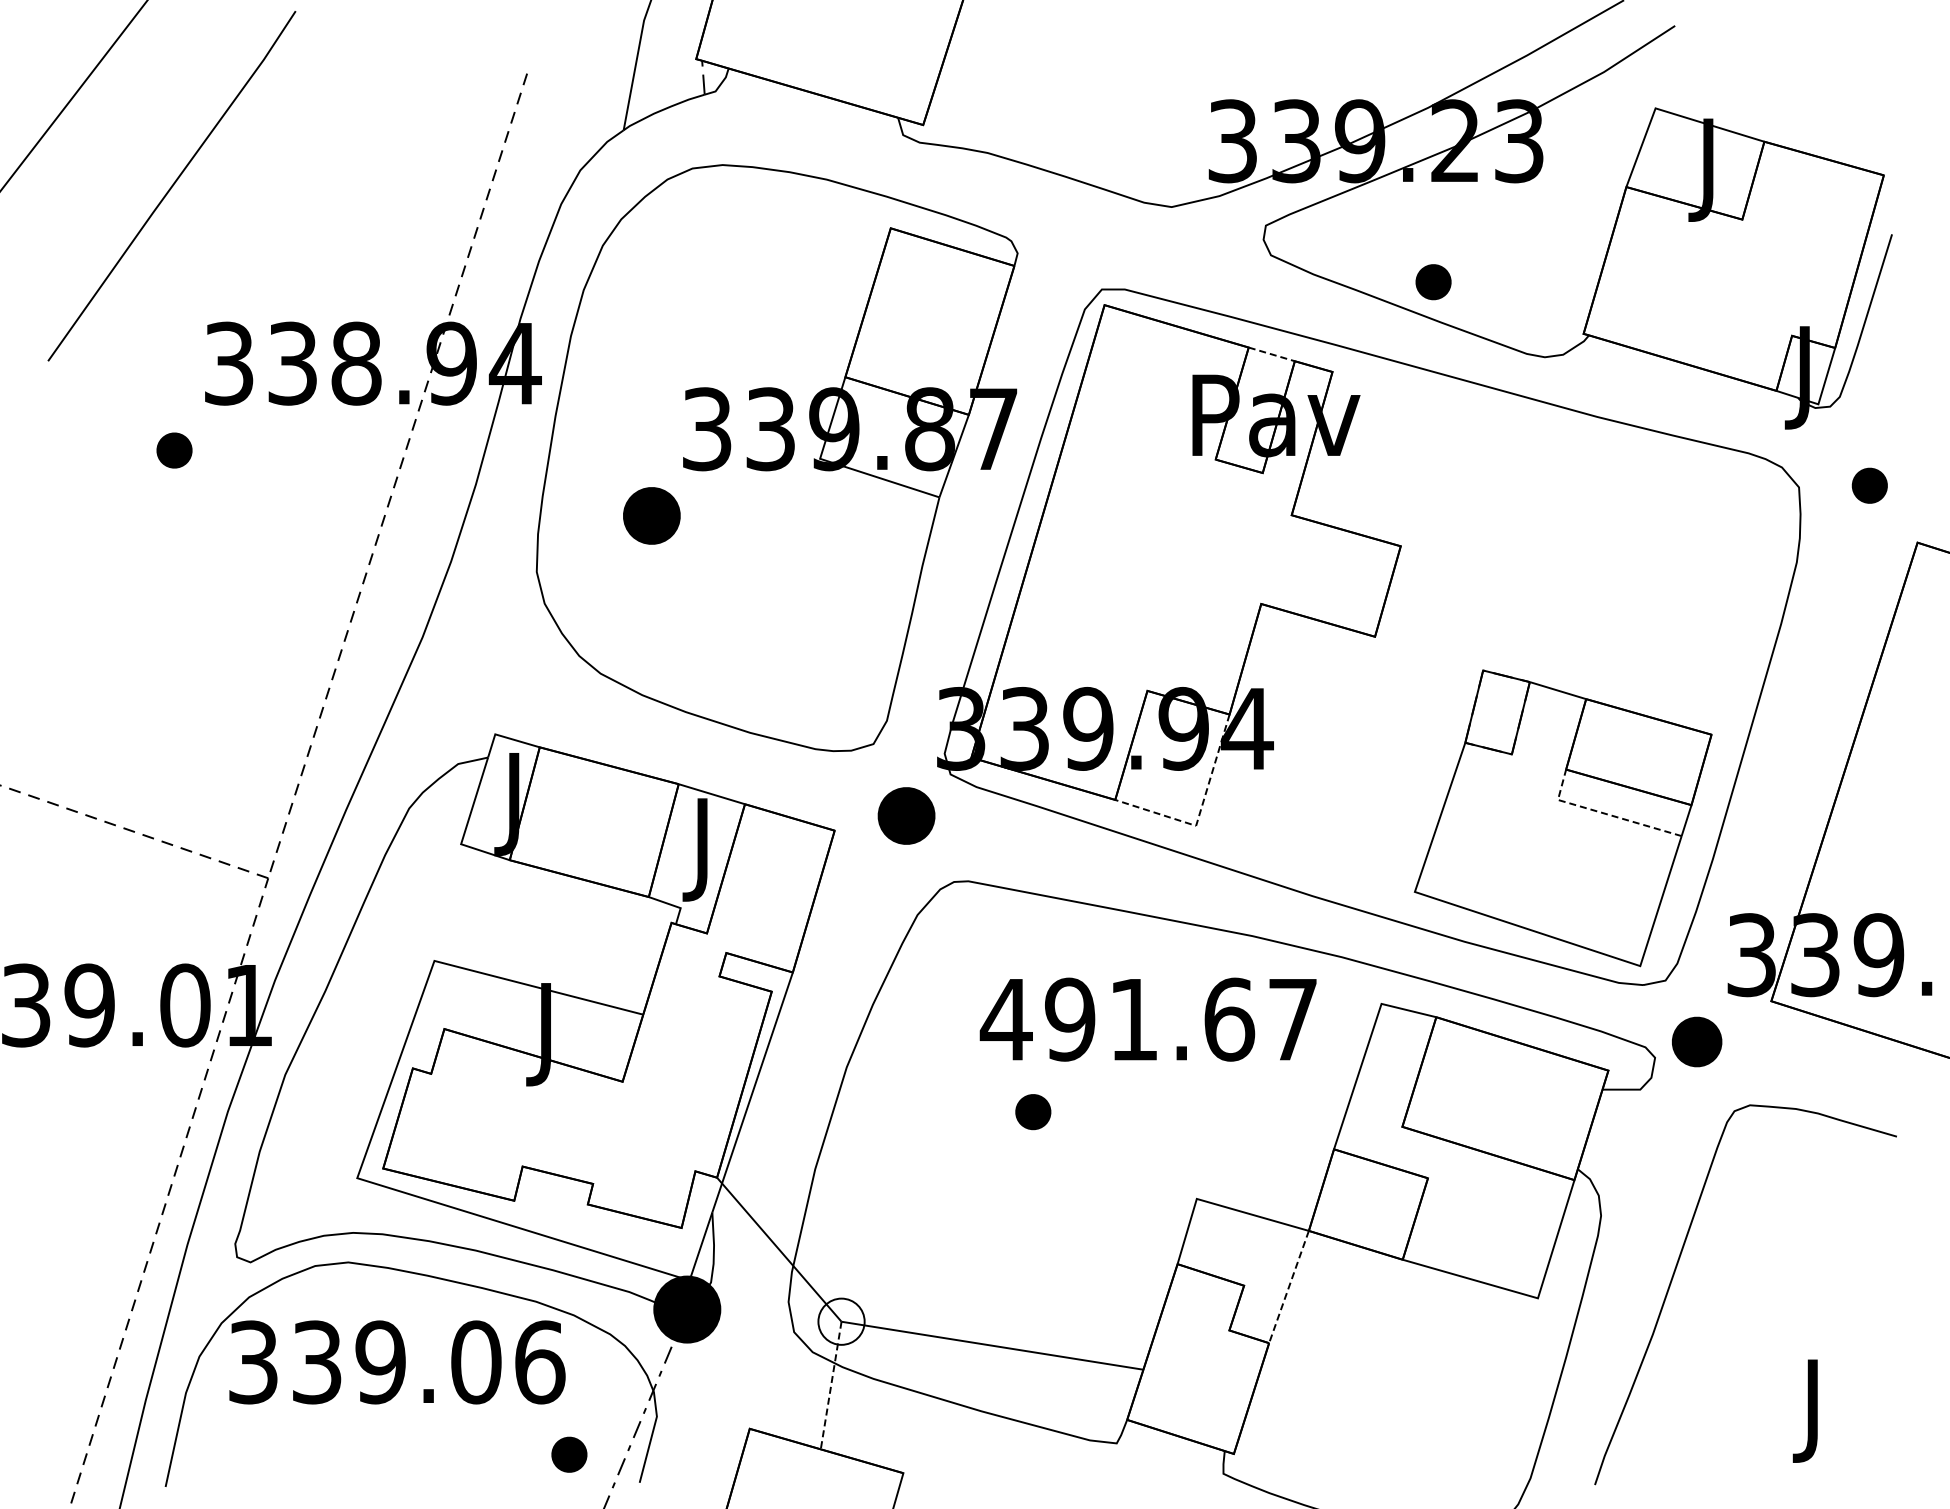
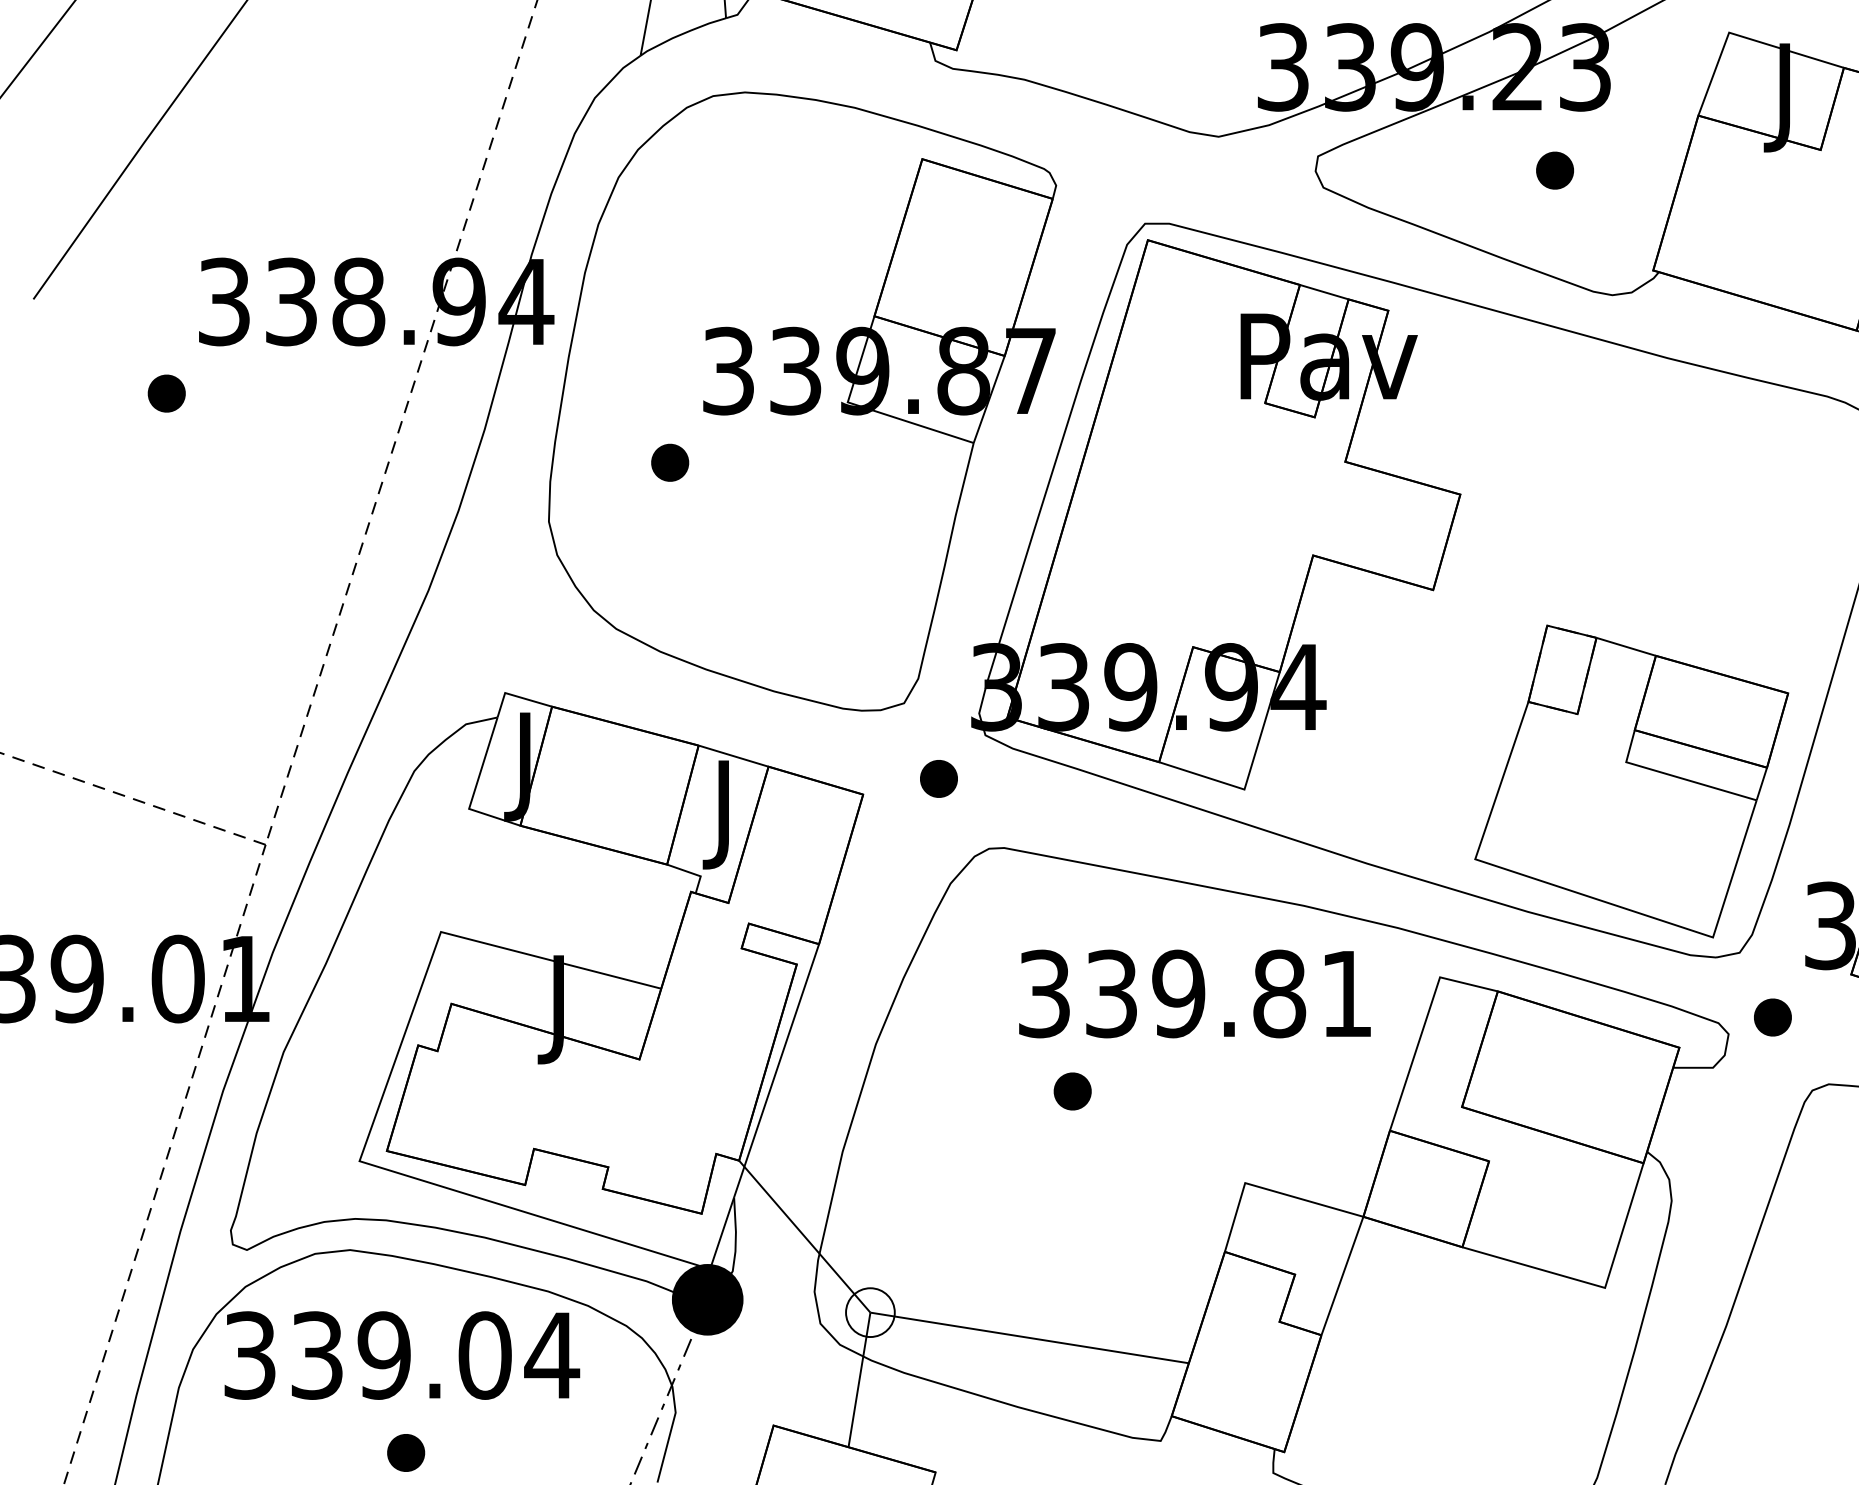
part: (1433, 282) -> (1555, 170), moved
line: (1272, 354) -> (1325, 292), dashed -> solid
part: (651, 516) -> (669, 463), size x0.62
line: (1200, 811) -> (1249, 774), dashed -> solid
line: (1604, 813) -> (1675, 776), dashed -> solid
part: (906, 815) -> (938, 778), size x0.62
text: (1147, 1019) -> (1193, 993), 491.67 -> 339.81
part: (1696, 1041) -> (1772, 1017), size x0.71
line: (1289, 1287) -> (1342, 1276), dashed -> solid
text: (539, 1362) -> (551, 1355), 339.06 -> 339.04
line: (831, 1385) -> (859, 1379), dashed -> solid
part: (569, 1454) -> (406, 1452), moved

